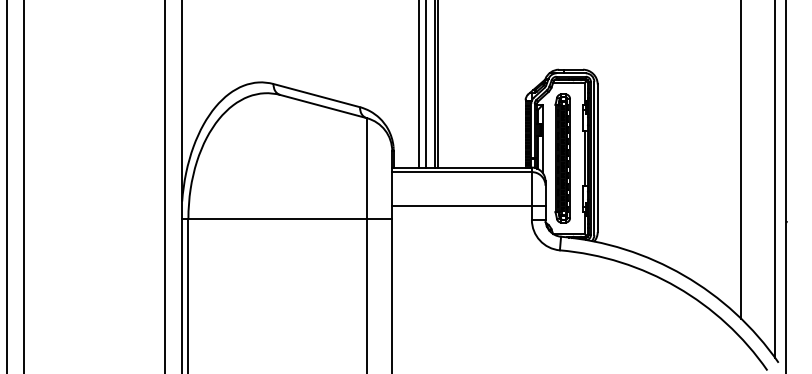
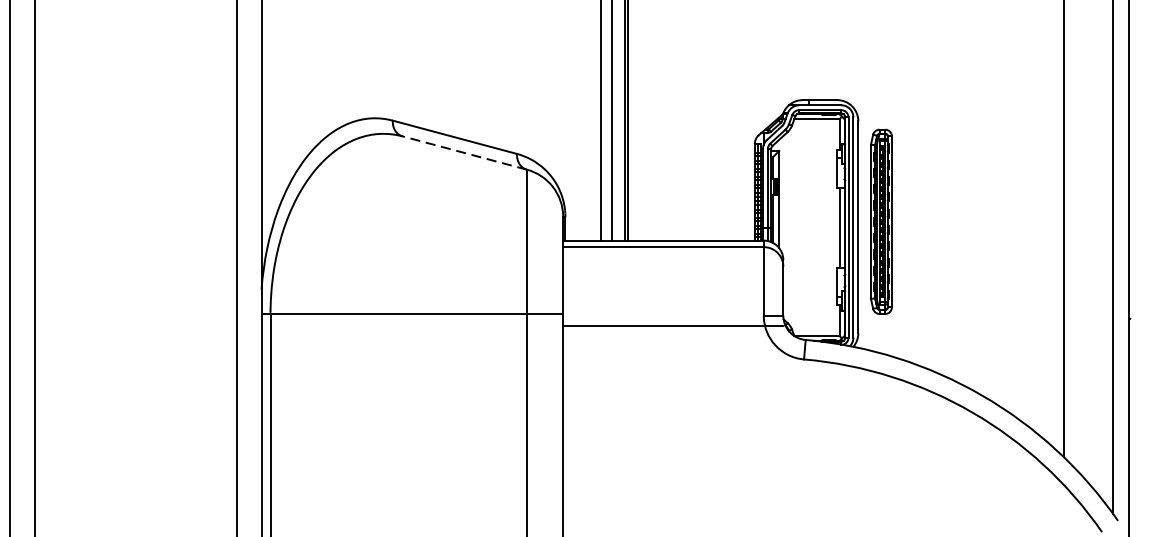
line: (323, 106) -> (464, 152), solid -> dashed
part: (562, 158) -> (880, 221), moved
line: (468, 206) -> (672, 326), moved

